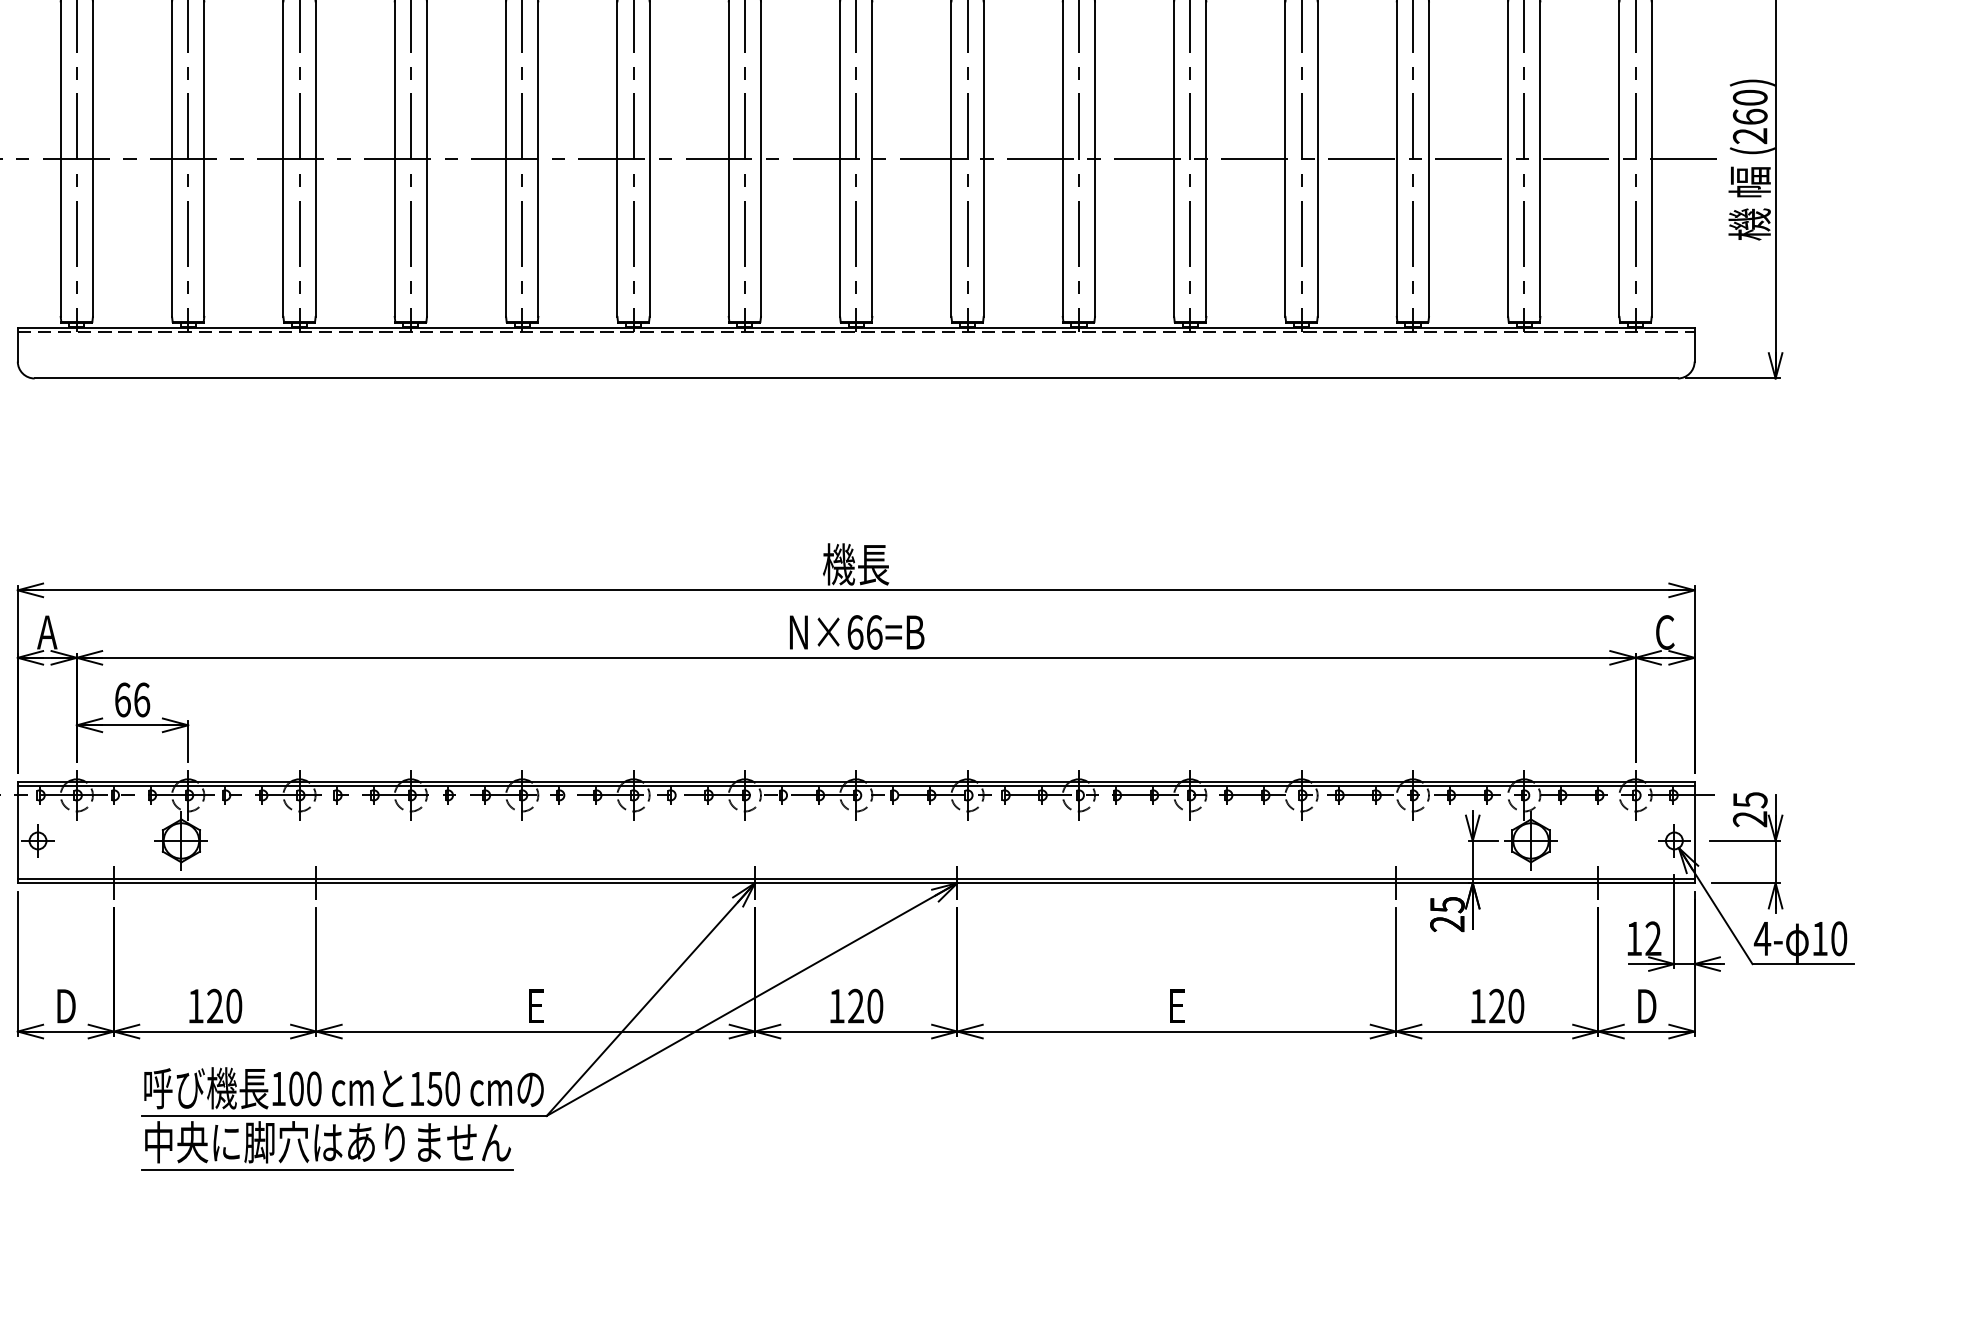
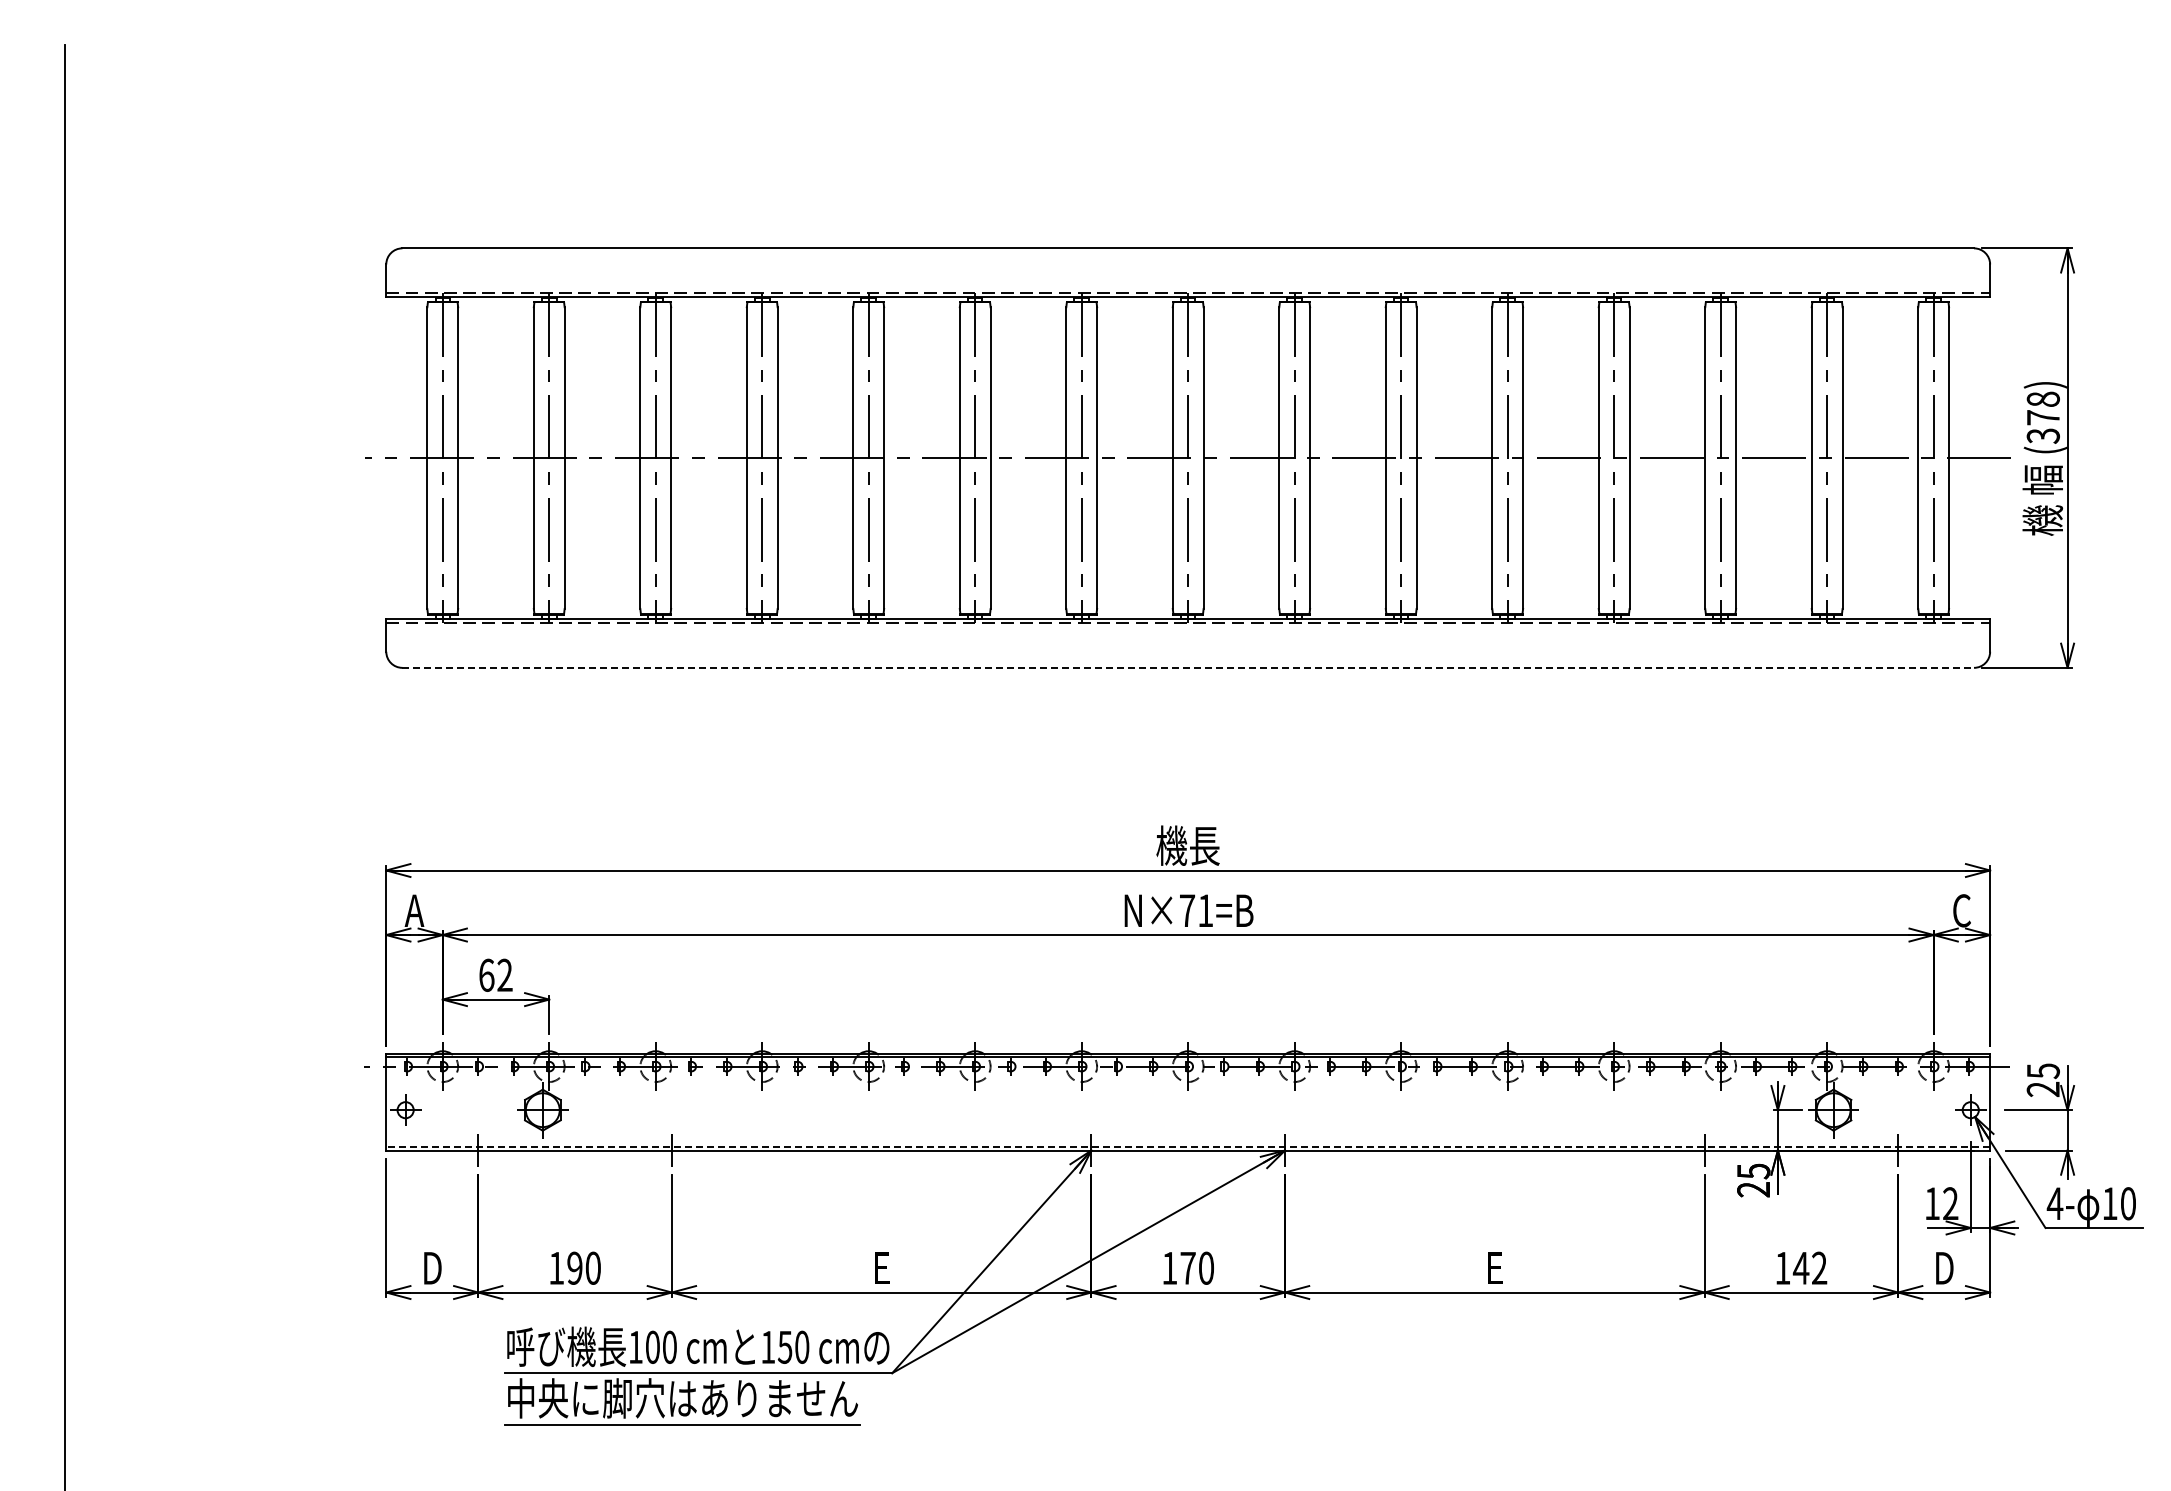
text: (1749, 116) -> (2042, 417), (260) -> (378)
line: (856, 378) -> (1188, 667), solid -> dashed
text: (864, 632) -> (1196, 910), N×66=B -> N×71=B
text: (141, 699) -> (504, 974), 66 -> 62
line: (856, 878) -> (1188, 1146), solid -> dashed
text: (855, 1005) -> (1187, 1267), 120 -> 170
text: (1505, 1005) -> (1809, 1267), 120 -> 142
text: (214, 1006) -> (574, 1268), 120 -> 190

